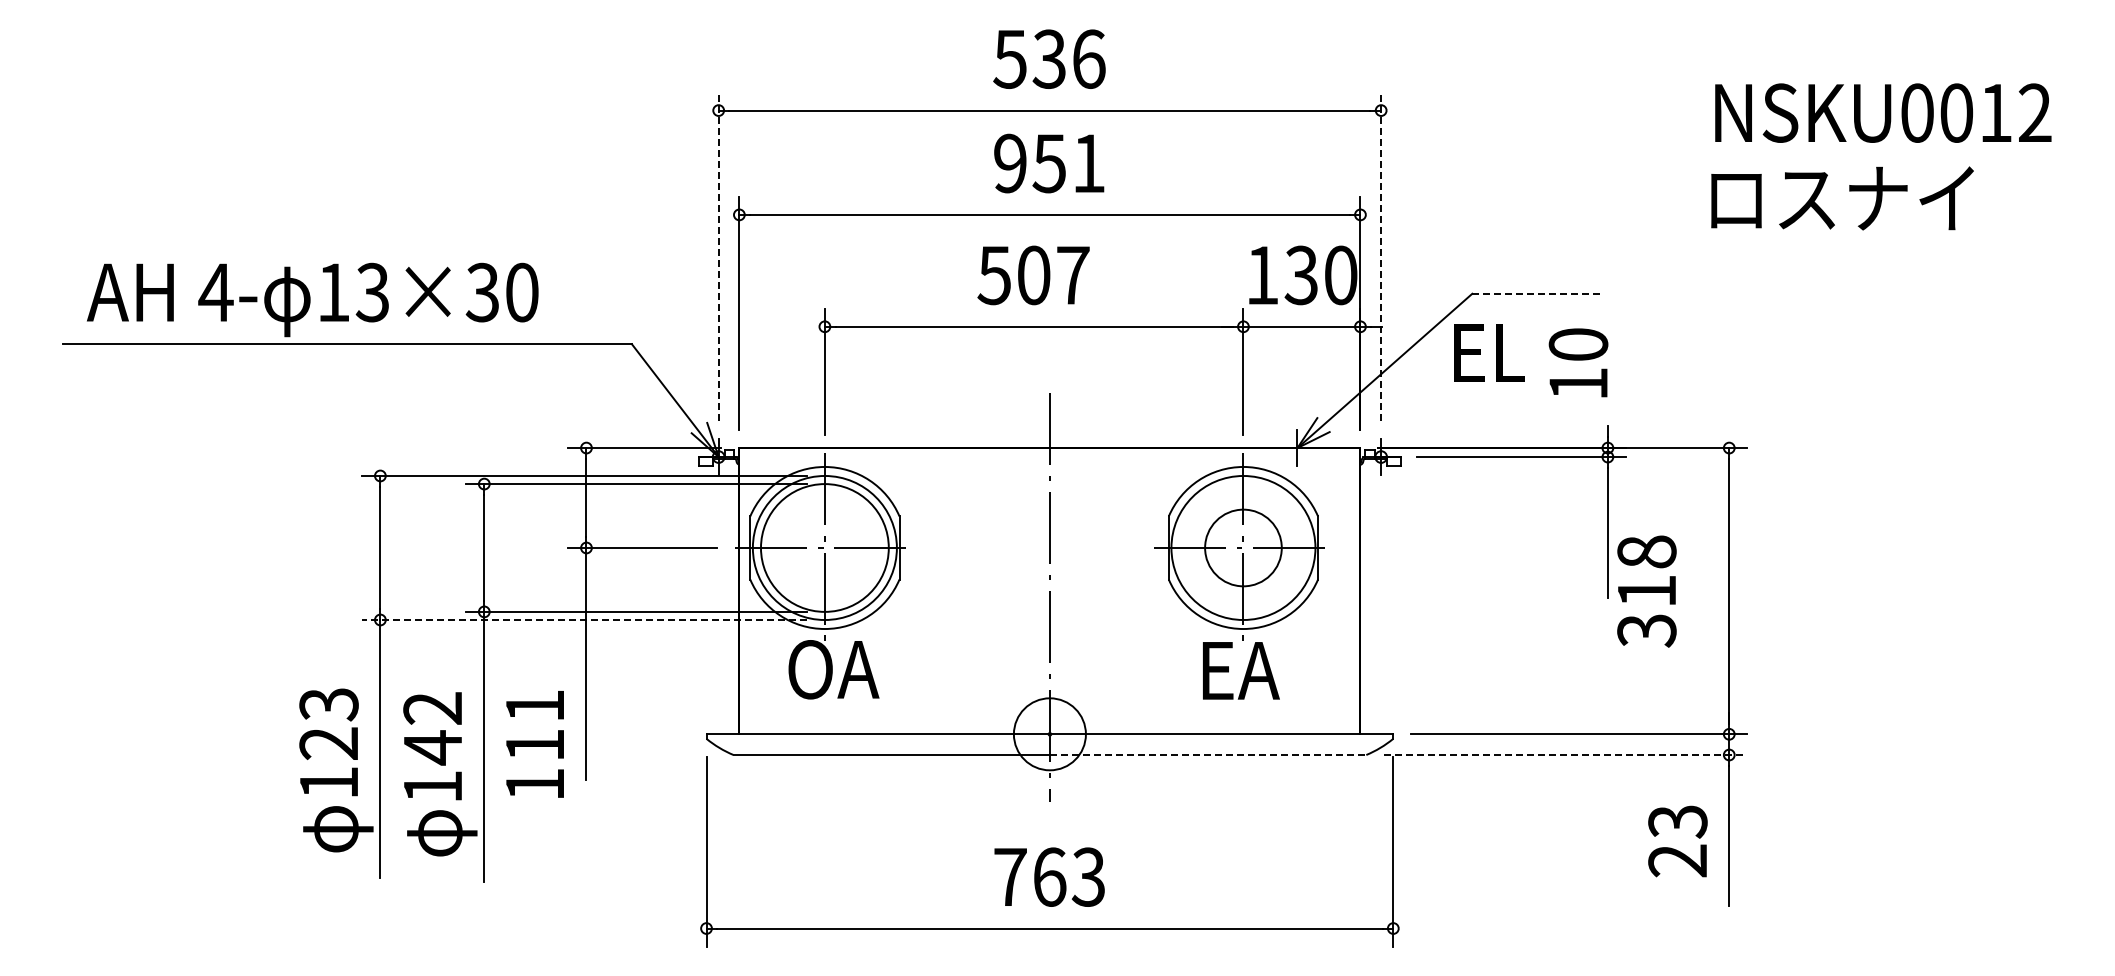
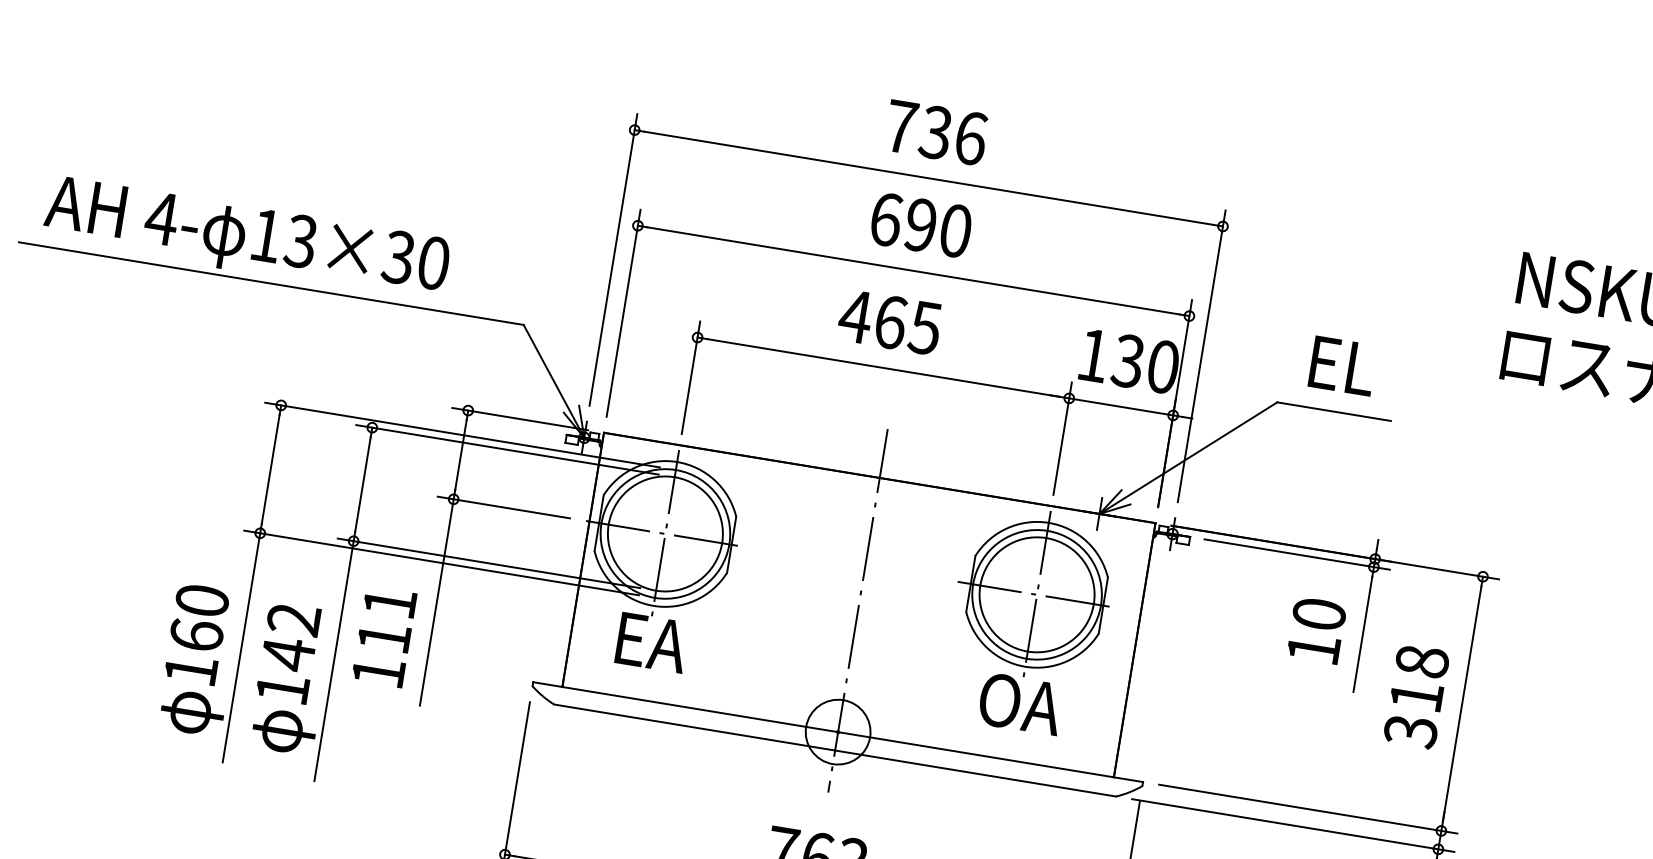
text: (1009, 59) -> (900, 127), 536 -> 736
text: (1049, 163) -> (920, 225), 951 -> 690
line: (718, 256) -> (613, 259), dashed -> solid
line: (1381, 256) -> (1202, 356), dashed -> solid
text: (1032, 275) -> (889, 322), 507 -> 465
line: (1535, 293) -> (1333, 411), dashed -> solid
text: (1489, 352) -> (1342, 365), moved
text: (1578, 362) -> (1316, 630), moved
circle: (1243, 547) -> (1037, 594), size x1.67
text: (1646, 591) -> (1416, 696), moved
line: (584, 620) -> (441, 563), dashed -> solid
text: (833, 669) -> (655, 643), OA -> EA
text: (1244, 670) -> (1020, 703), EA -> OA
text: (328, 724) -> (198, 618), 123 -> 160
text: (534, 744) -> (383, 636), moved
line: (1208, 755) -> (975, 774), dashed -> solid
line: (1566, 755) -> (1293, 826), dashed -> solid

